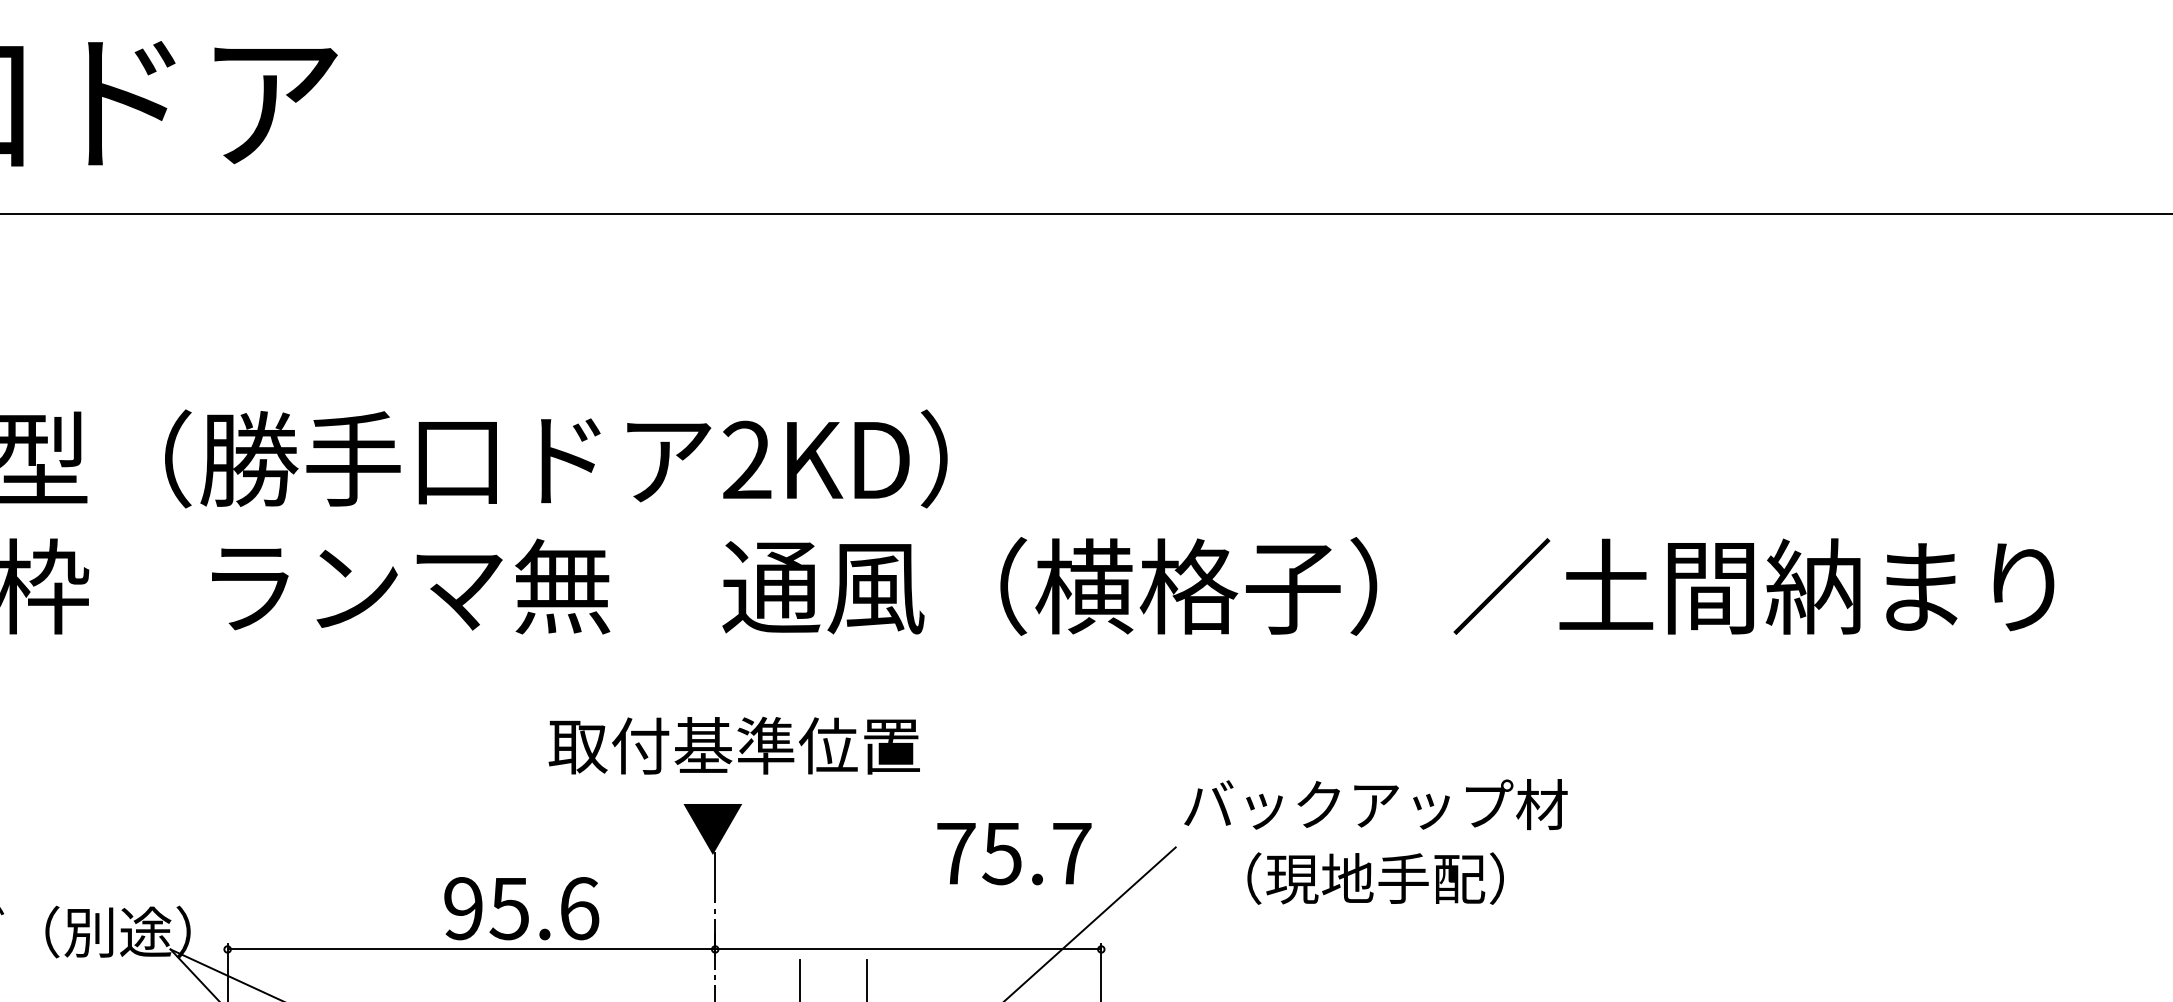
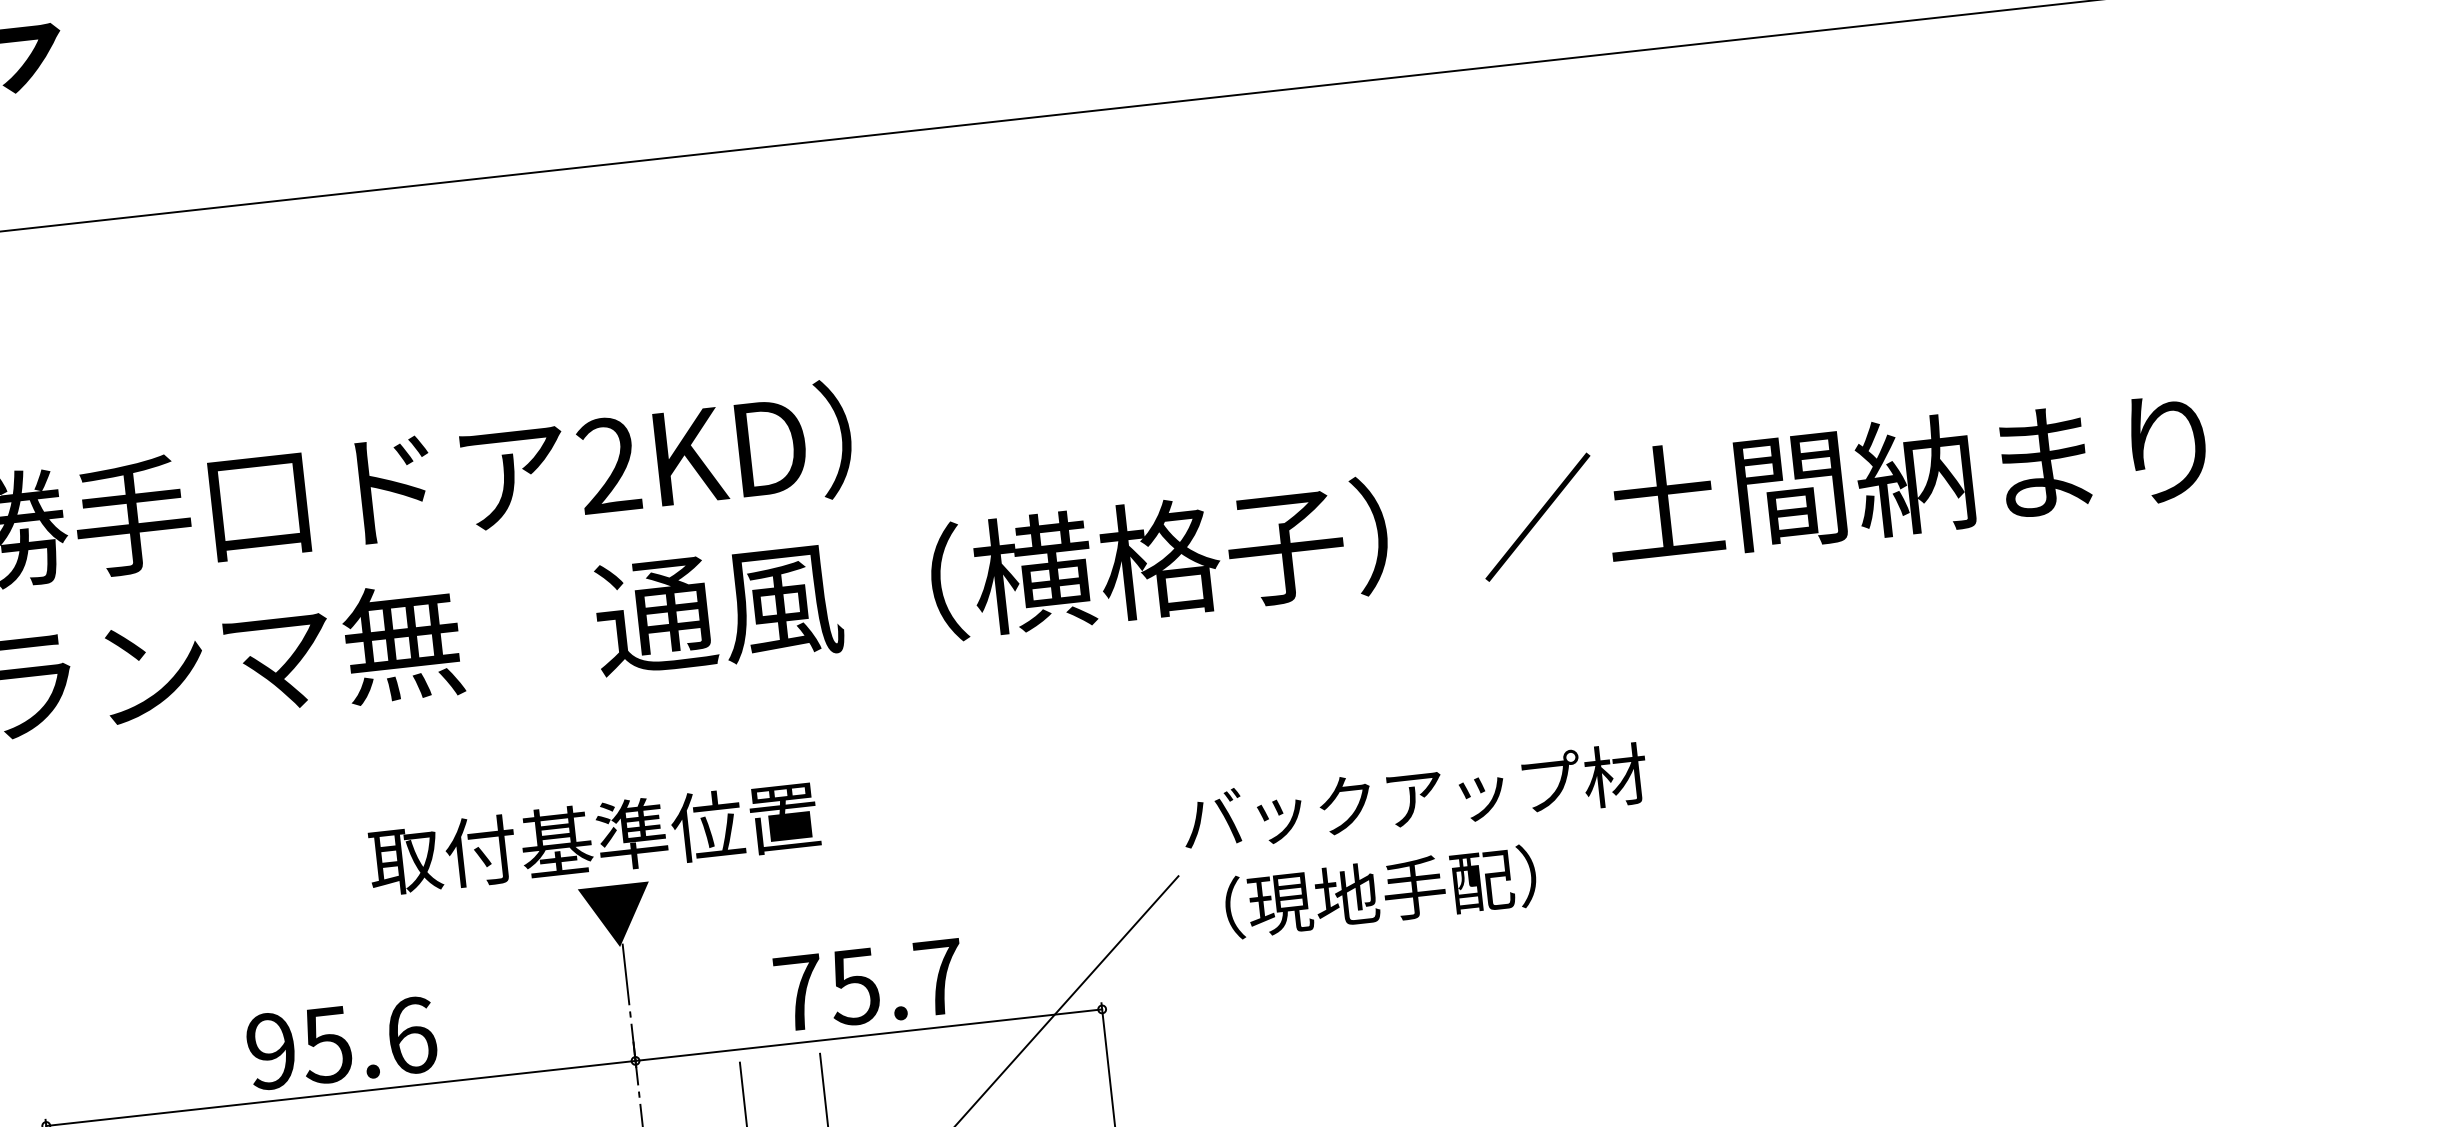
text: (733, 745) -> (592, 838), moved
text: (1014, 854) -> (869, 986), moved
text: (1375, 878) -> (1380, 891), moved
text: (521, 908) -> (341, 1043), moved

